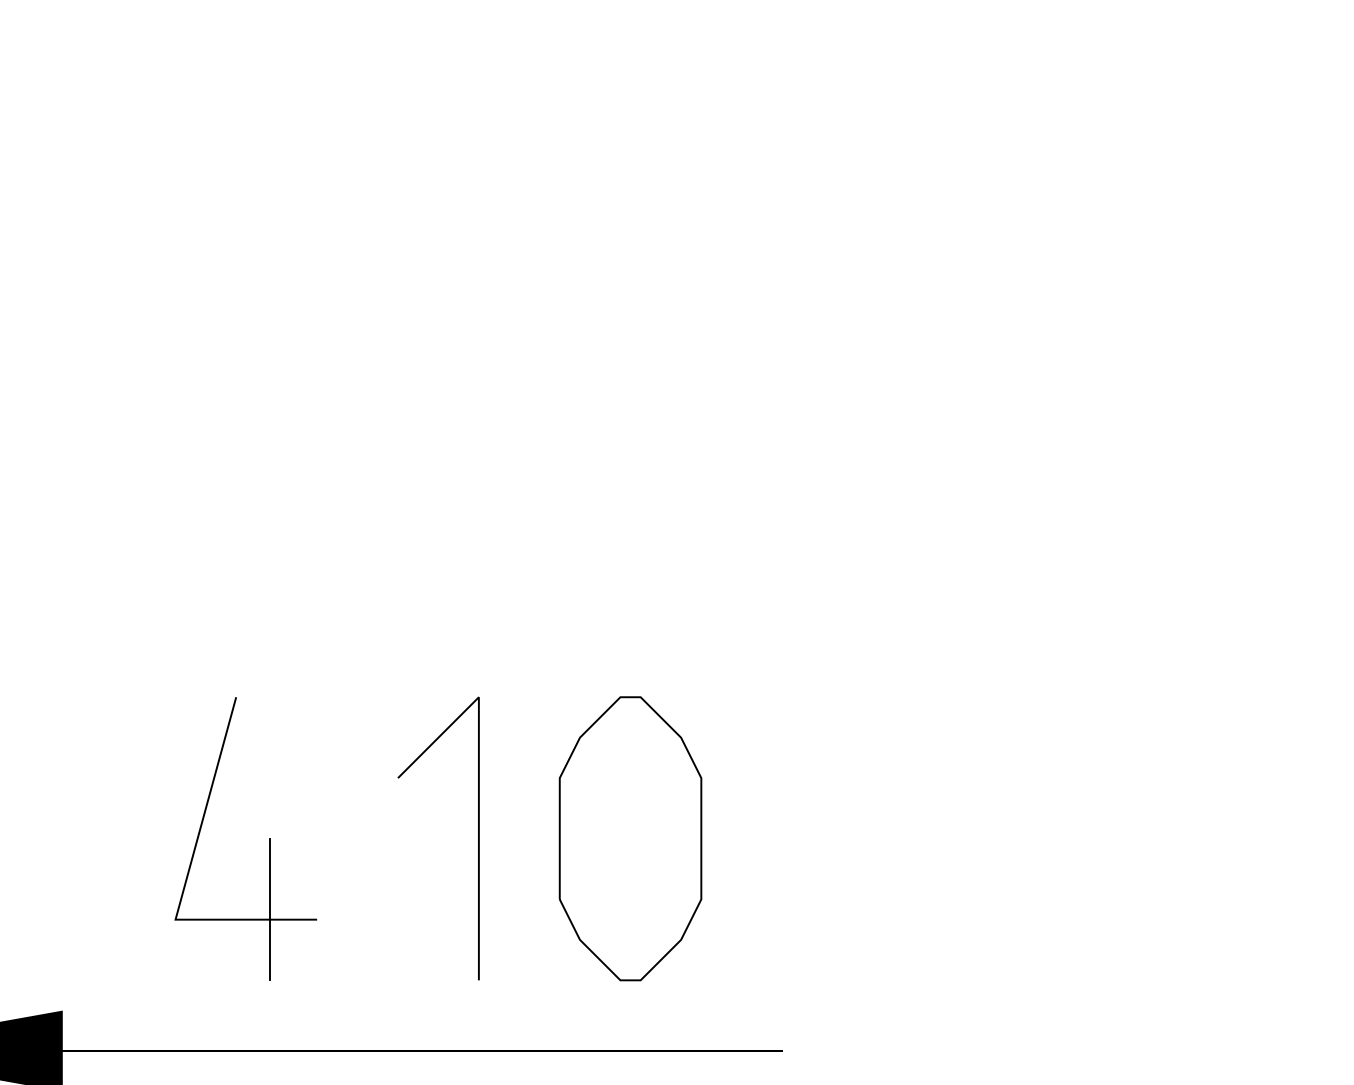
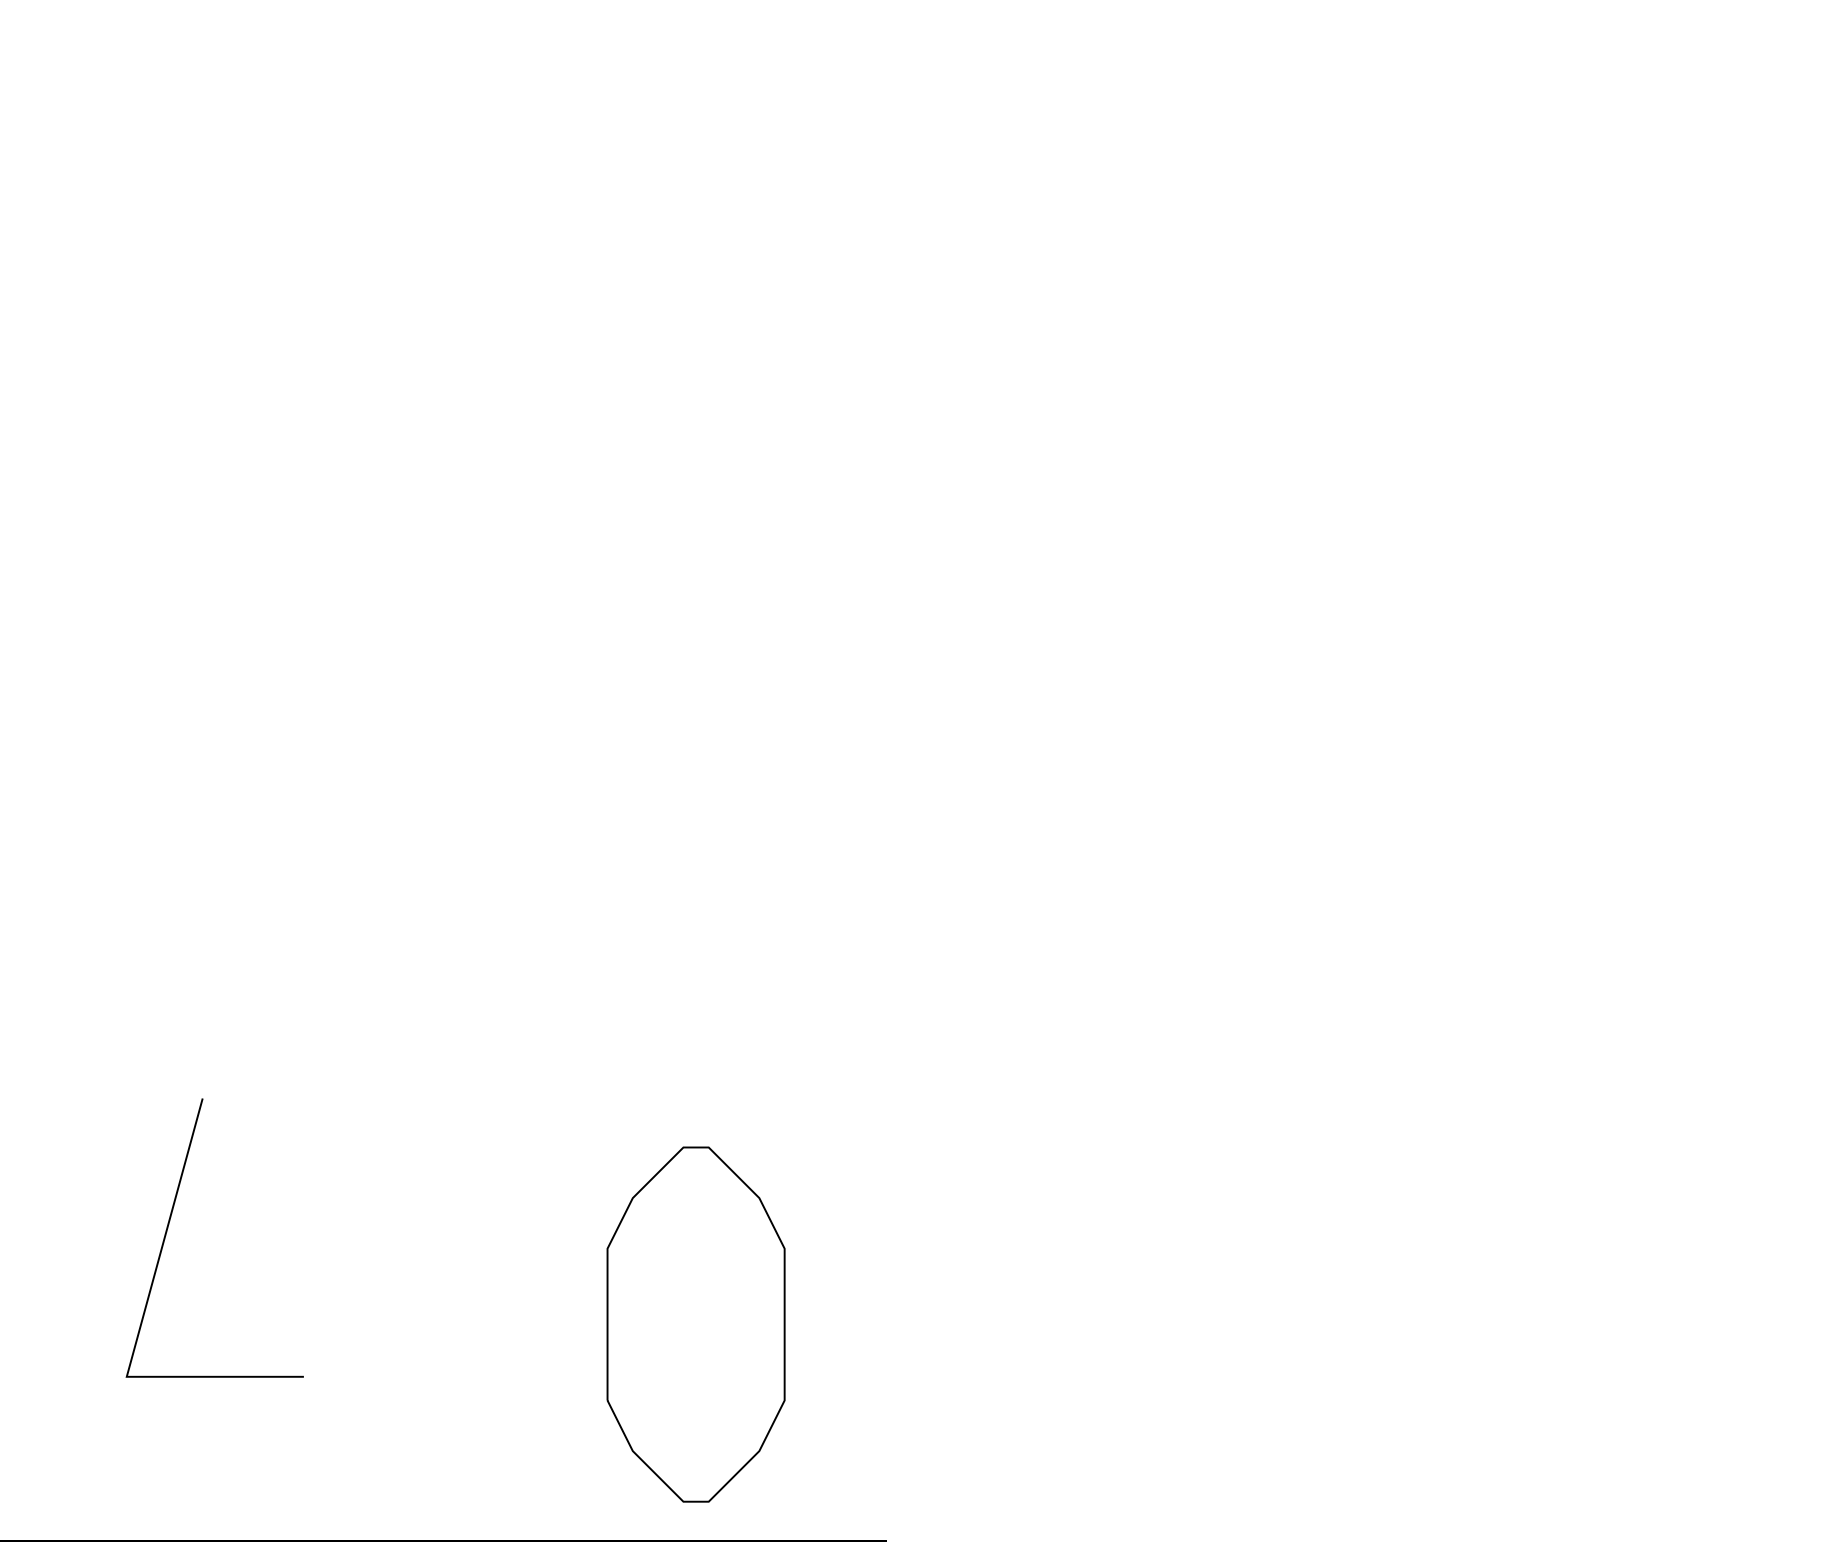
line: (478, 838) -> (505, 1275), removed
part: (630, 838) -> (695, 1324), moved
line: (269, 909) -> (244, 1363), removed

